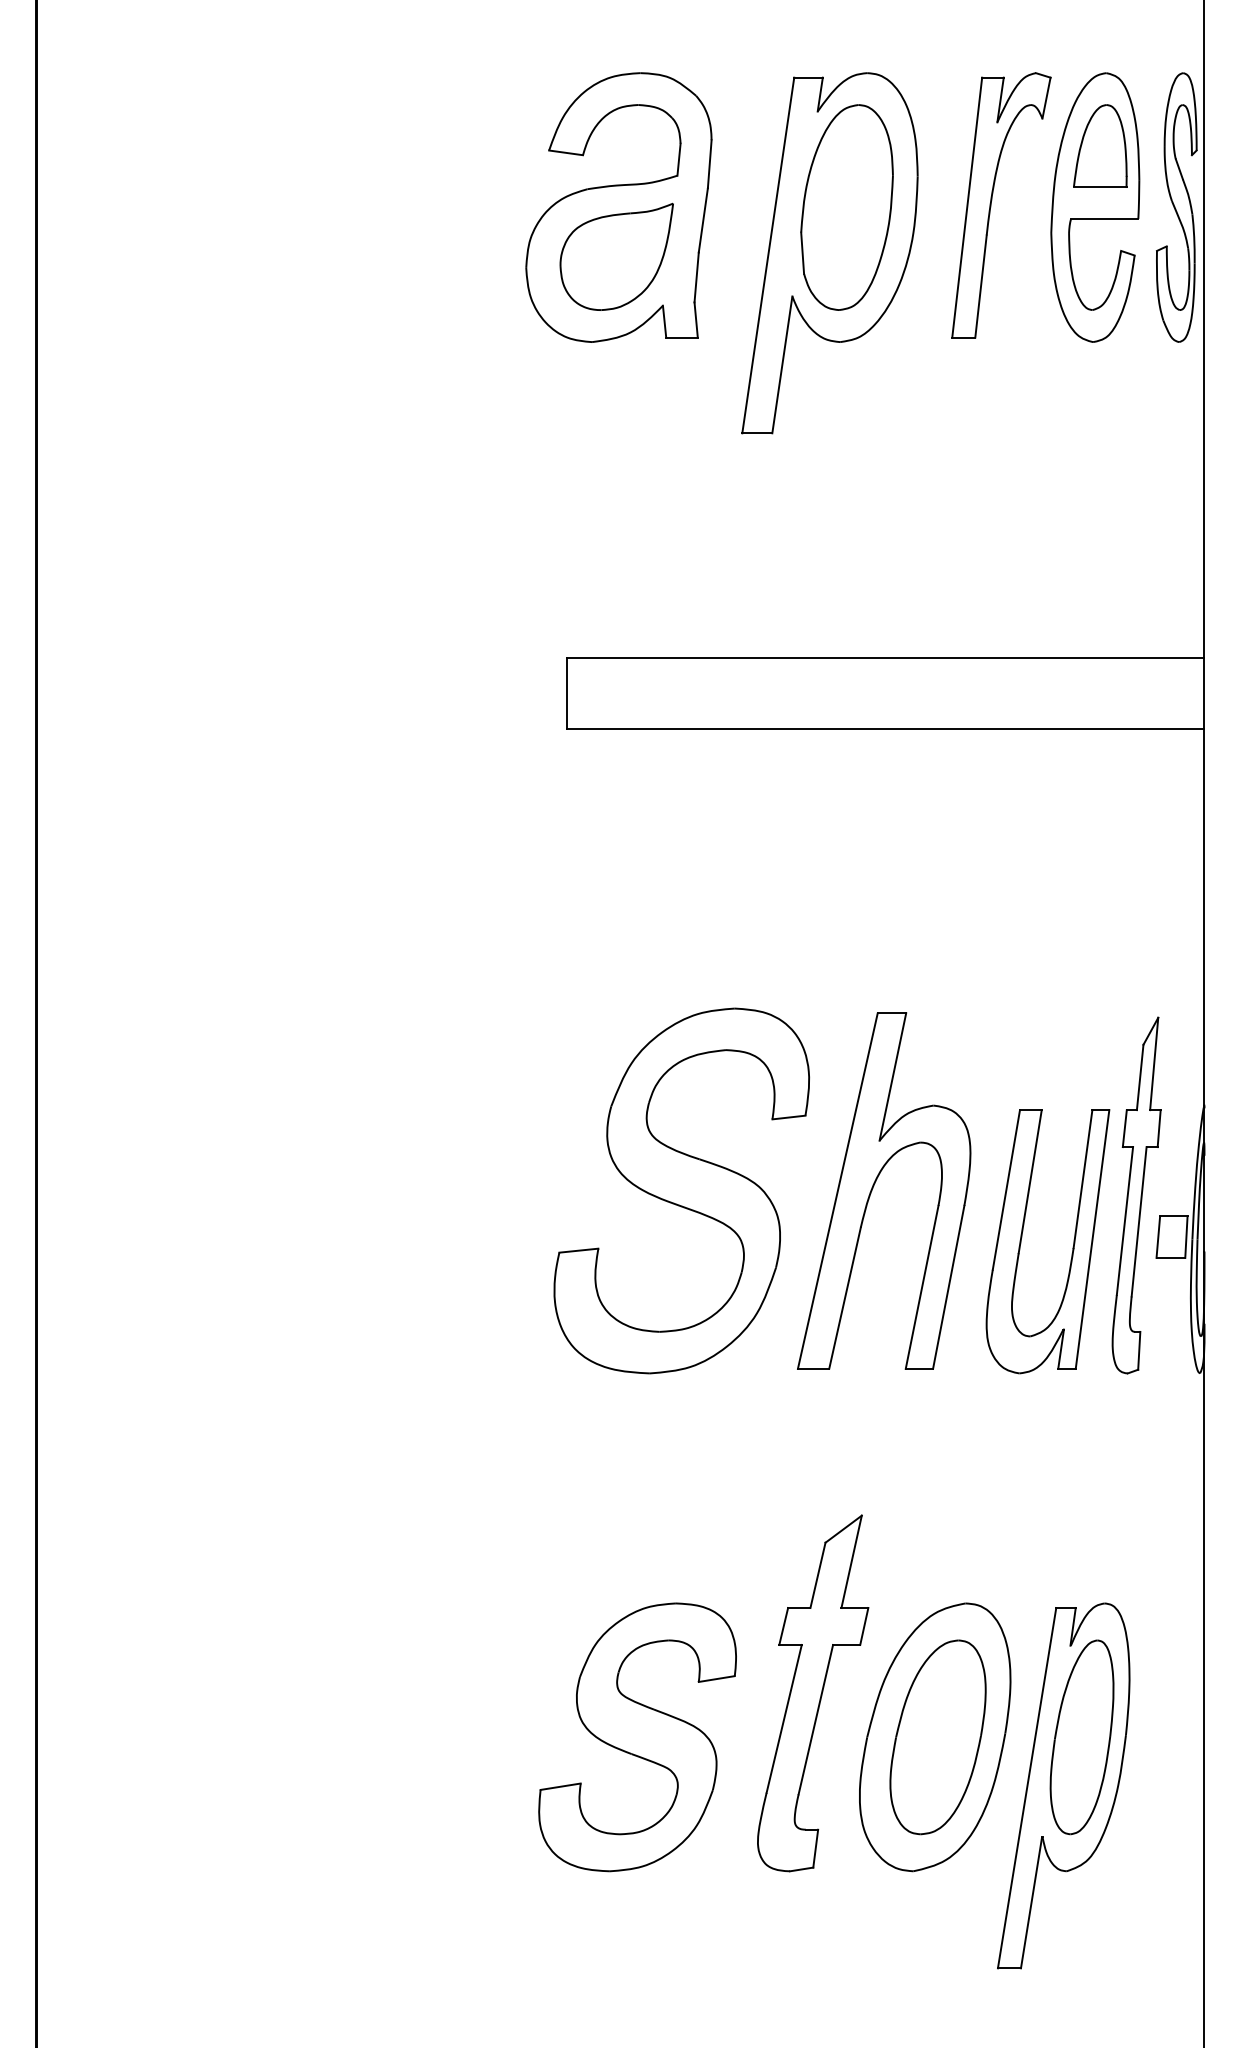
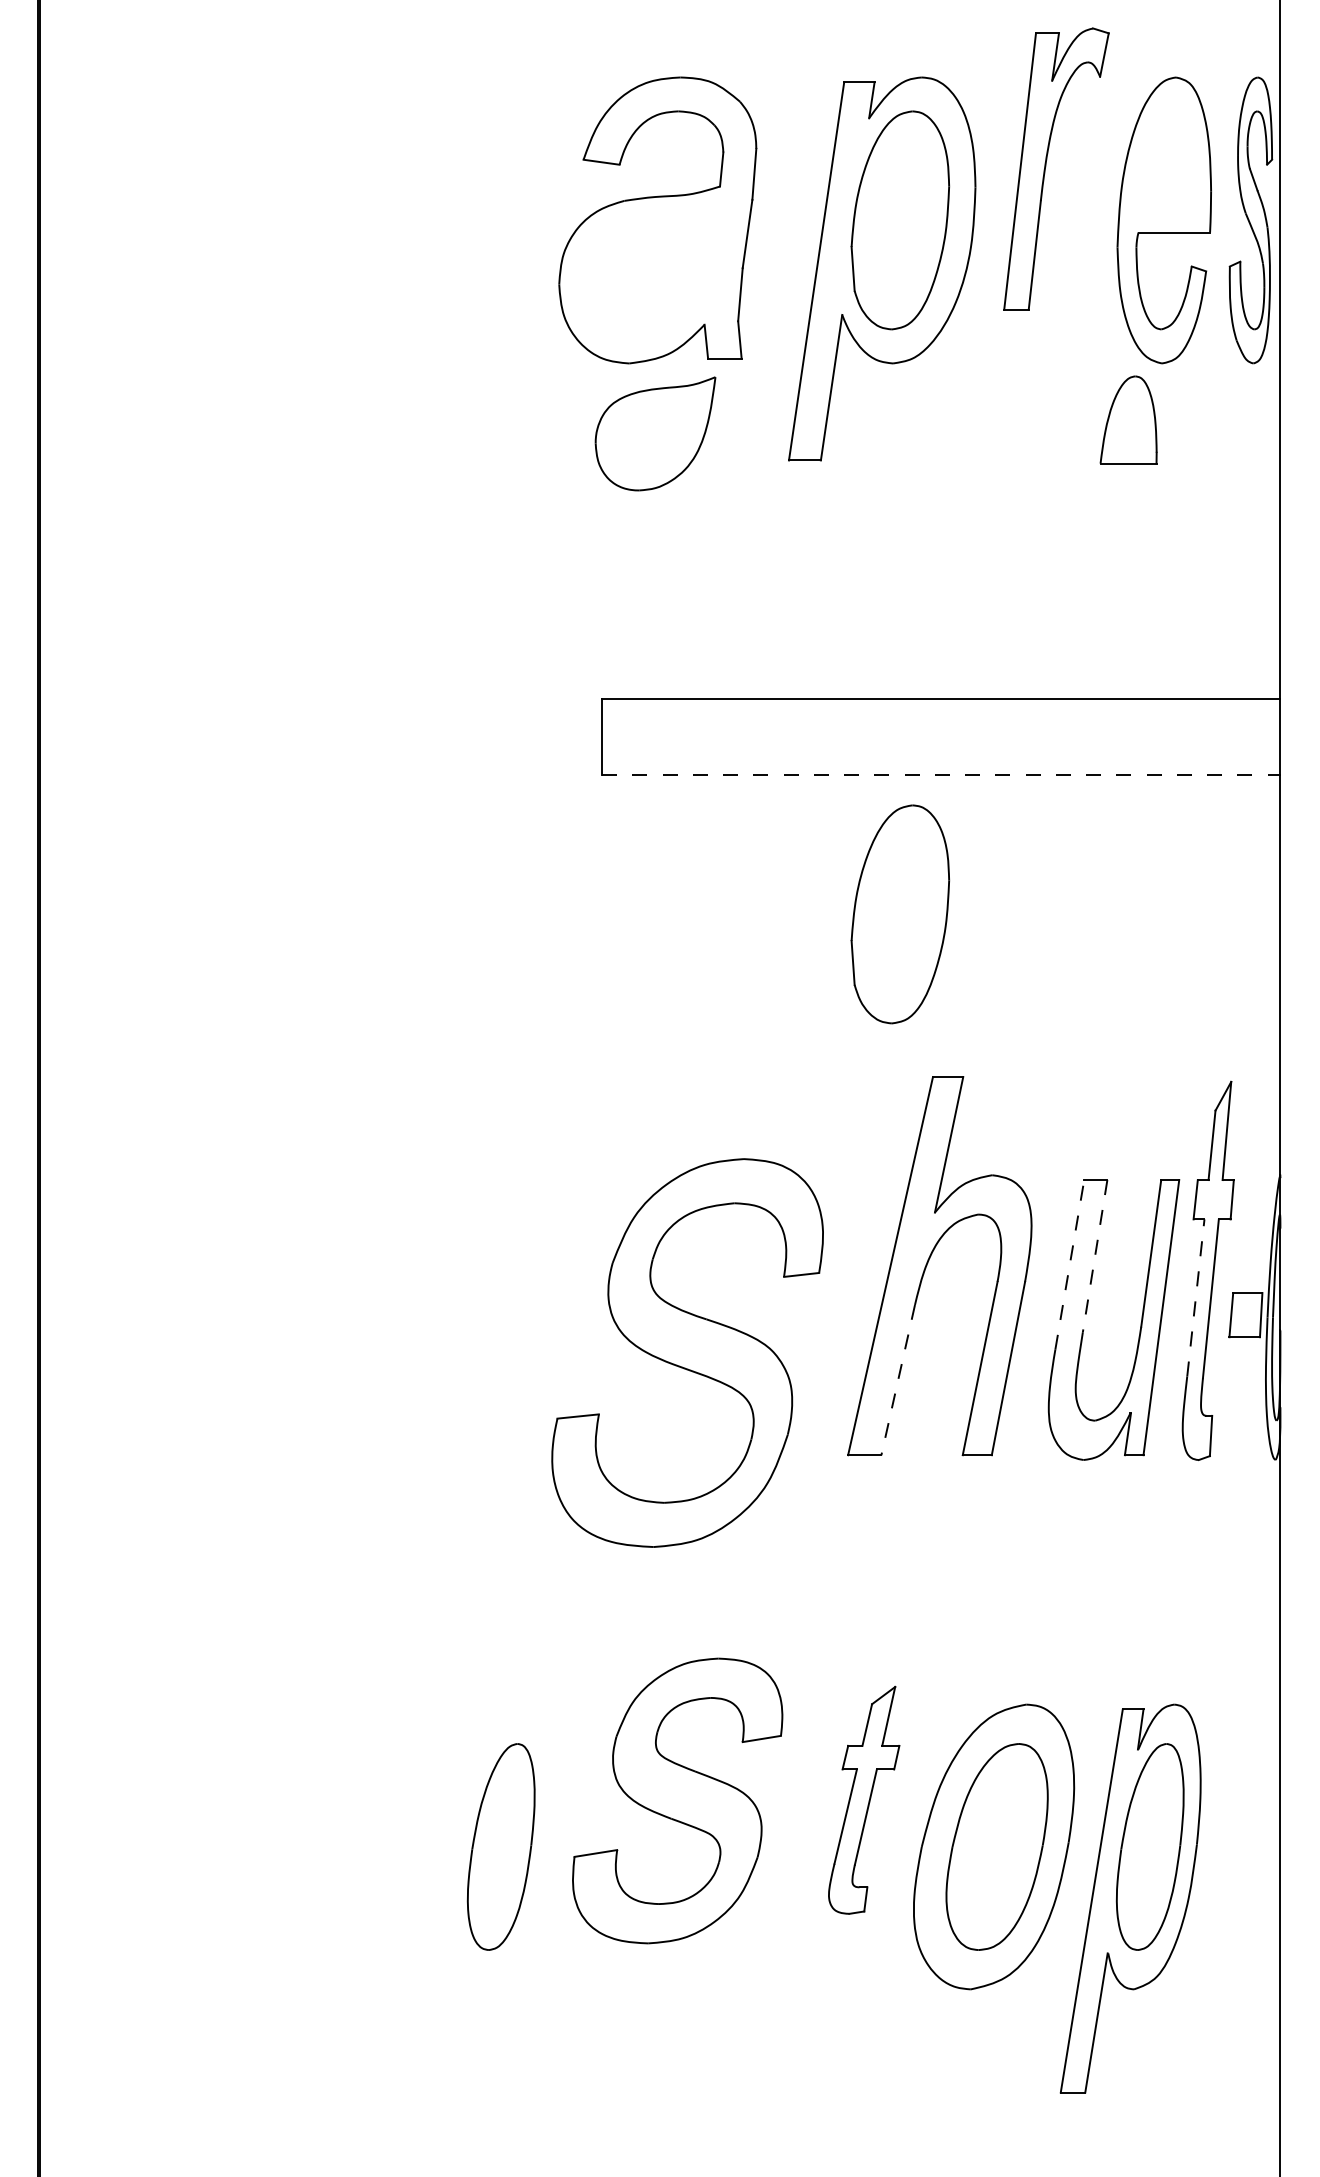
part: (1100, 145) -> (1128, 419), moved
part: (992, 202) -> (1046, 166), moved
part: (616, 256) -> (655, 433), moved
line: (885, 728) -> (941, 774), solid -> dashed
part: (847, 860) -> (900, 914), added
line: (1030, 1182) -> (1095, 1256), solid -> dashed
line: (1006, 1189) -> (1069, 1264), solid -> dashed
part: (681, 1190) -> (687, 1352), moved
line: (1124, 1220) -> (1195, 1297), solid -> dashed
line: (845, 1298) -> (898, 1380), solid -> dashed
part: (812, 1693) -> (863, 1800), size x0.6
part: (470, 1736) -> (500, 1846), added
part: (637, 1736) -> (677, 1800), moved

